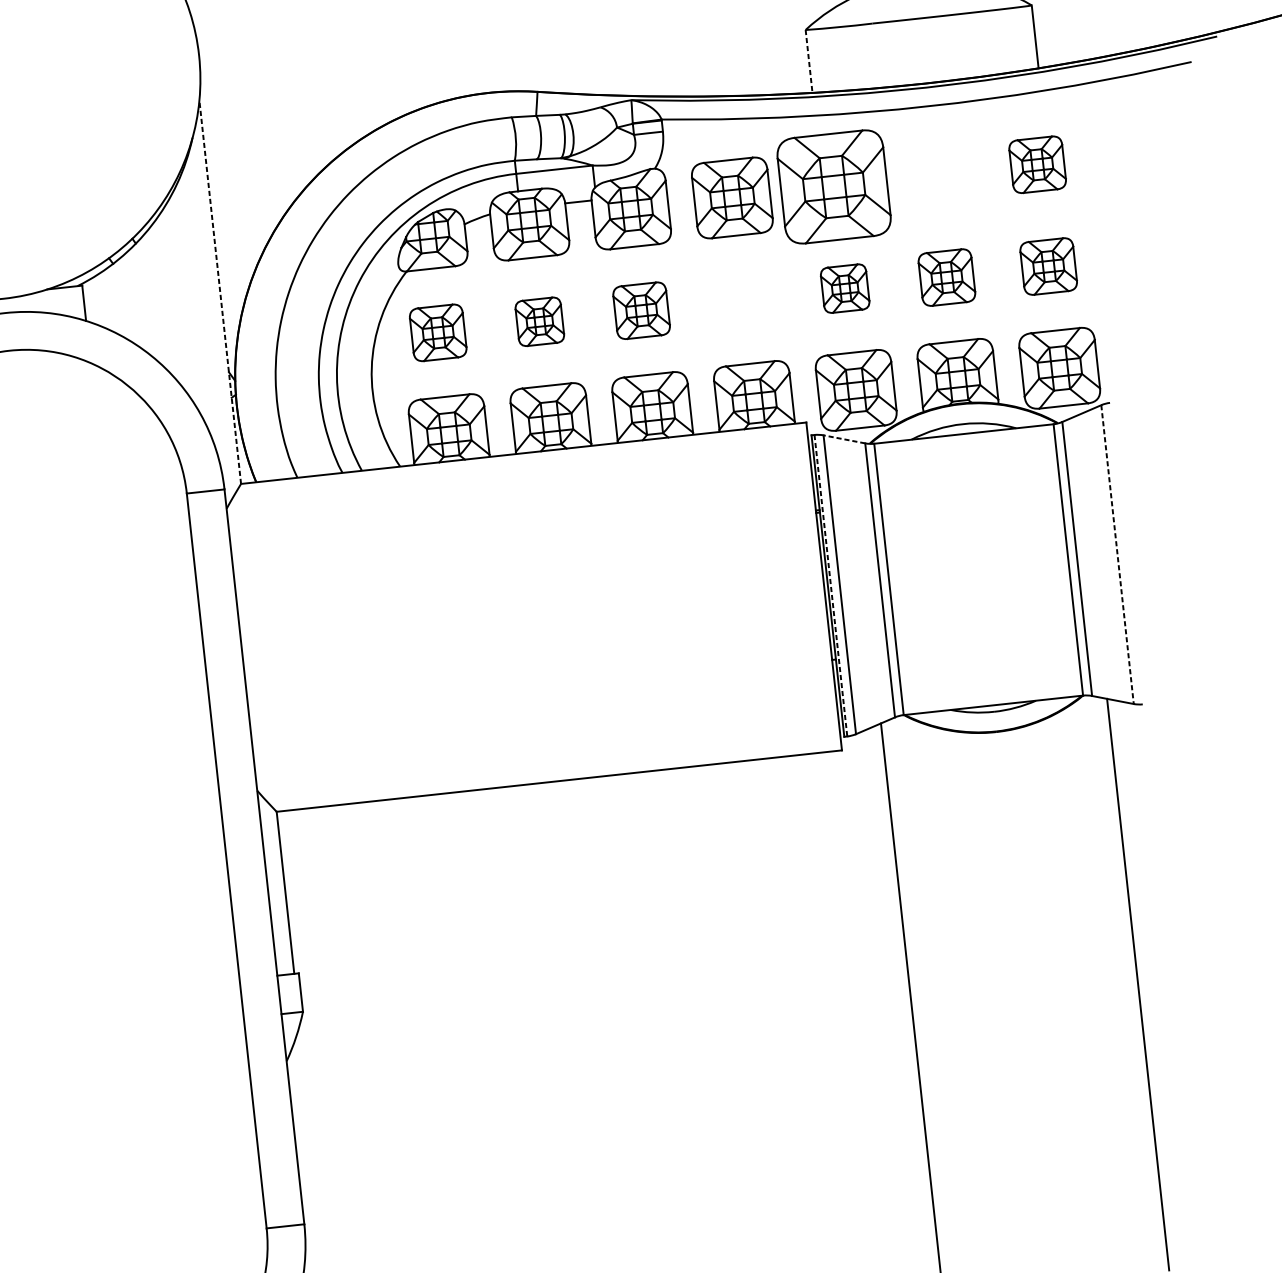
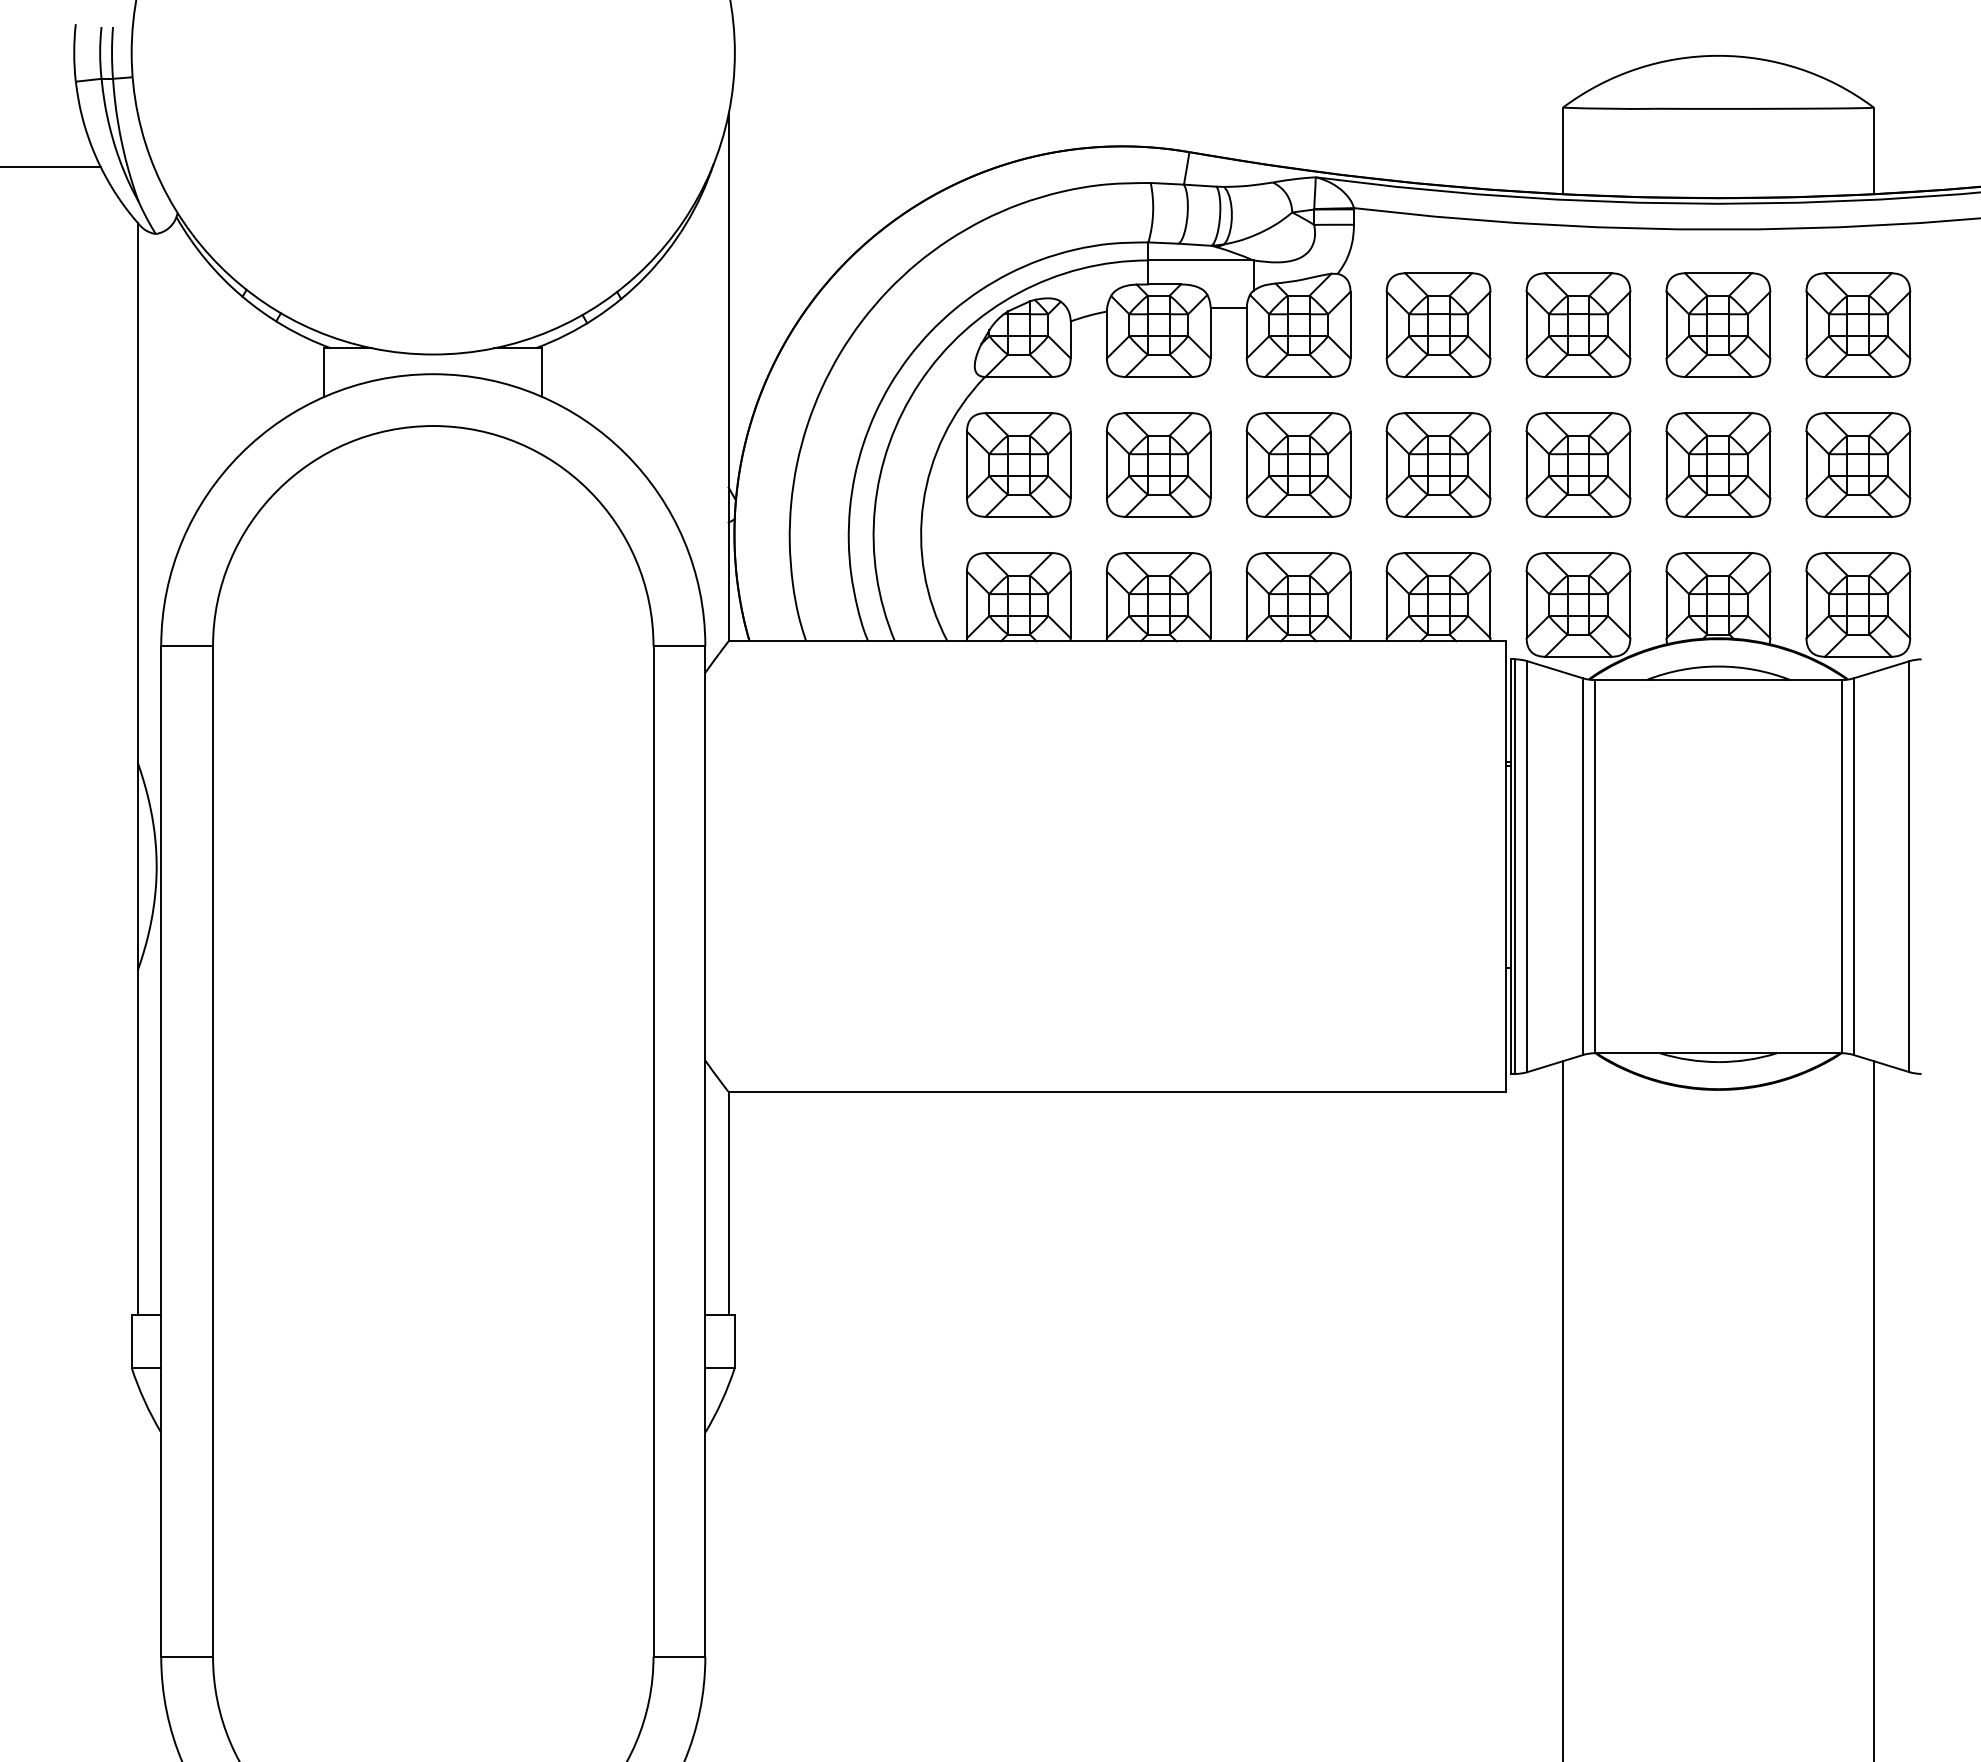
line: (808, 61) -> (1562, 151), dashed -> solid
part: (1037, 164) -> (1858, 324), size x1.43
part: (935, 175) -> (1718, 324), added
part: (834, 186) -> (1578, 324), size x0.71
part: (1048, 266) -> (1858, 464), size x1.43
part: (946, 277) -> (1718, 464), size x1.43
part: (845, 288) -> (1578, 464), size x1.67
line: (220, 292) -> (728, 377), dashed -> solid
part: (743, 299) -> (1438, 464), added
part: (641, 310) -> (1298, 464), size x1.43
part: (539, 321) -> (1158, 464), size x1.67
part: (437, 332) -> (1018, 464), size x1.43
line: (843, 439) -> (1554, 669), dashed -> solid
line: (1117, 555) -> (1909, 867), dashed -> solid
line: (831, 586) -> (1515, 867), dashed -> solid

